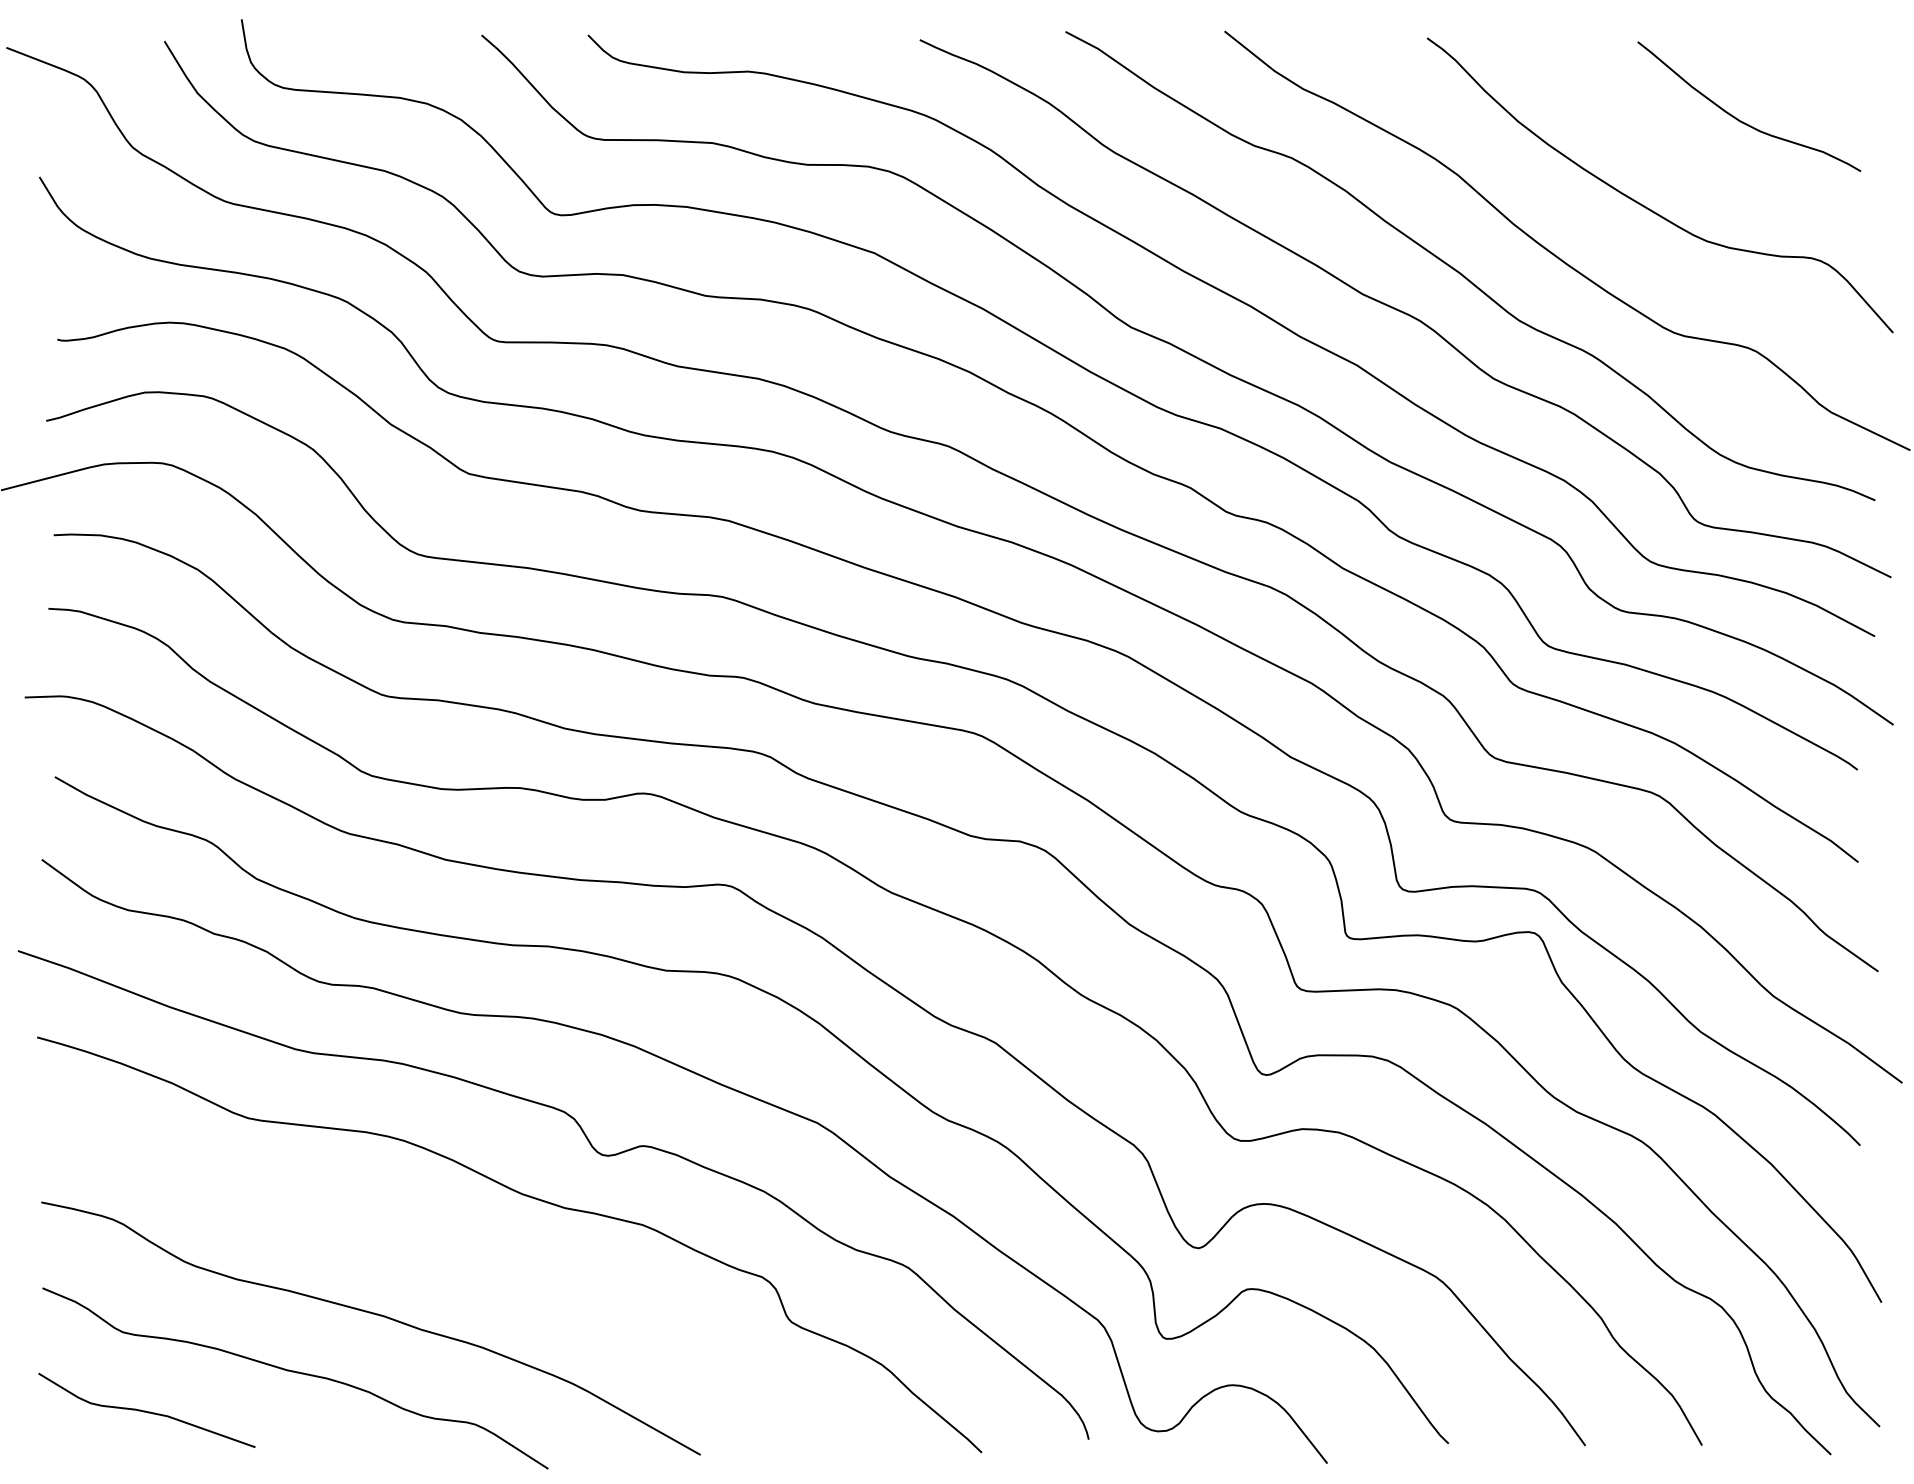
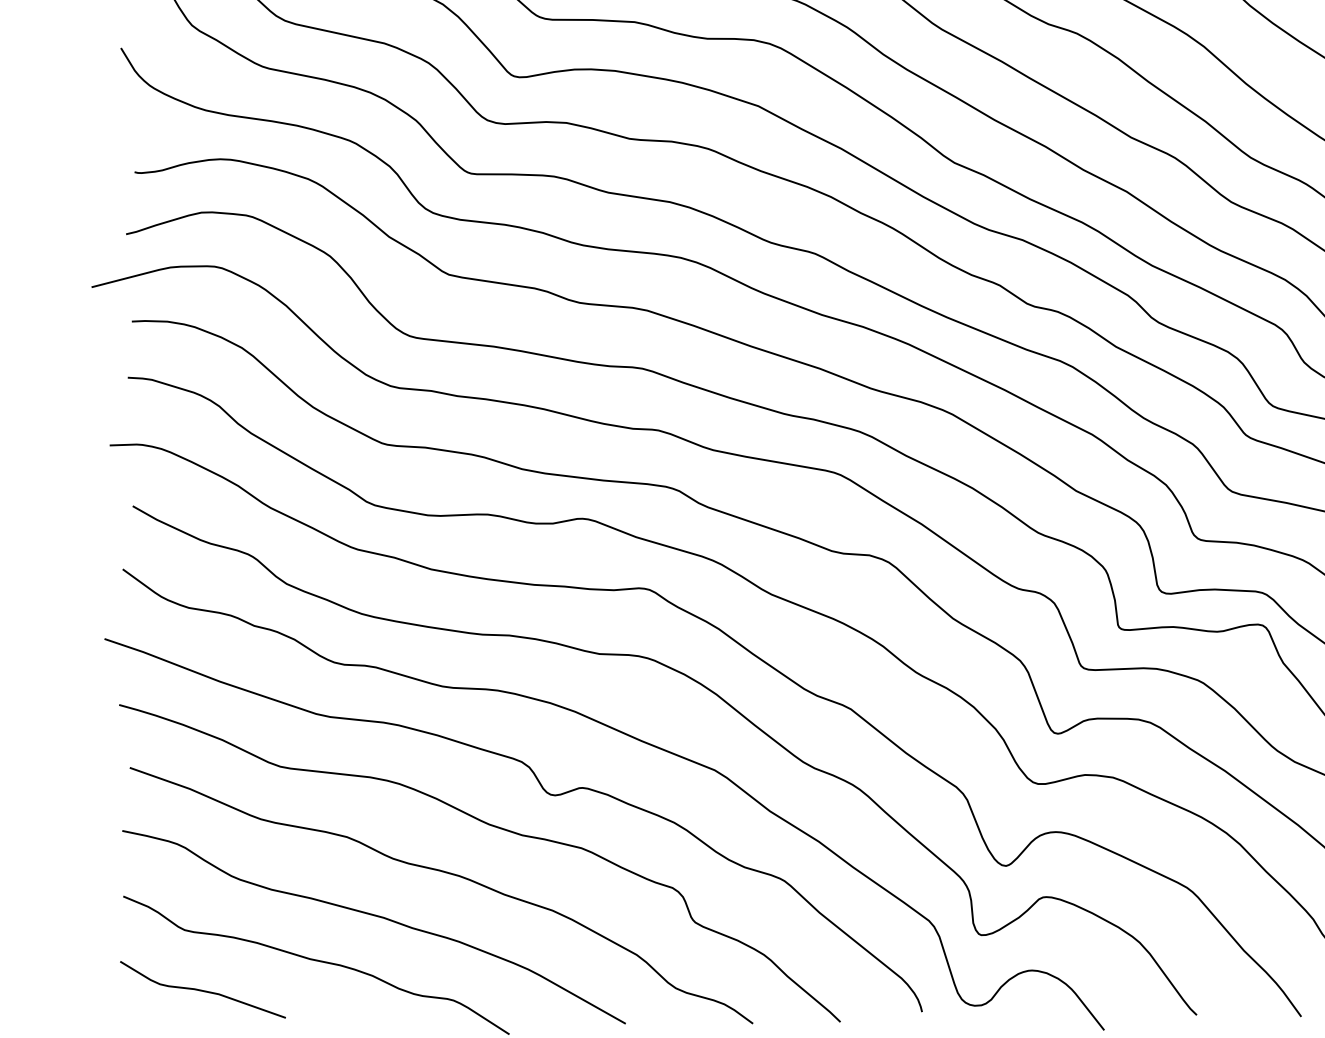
curve: (467, 1258) -> (447, 873), added

